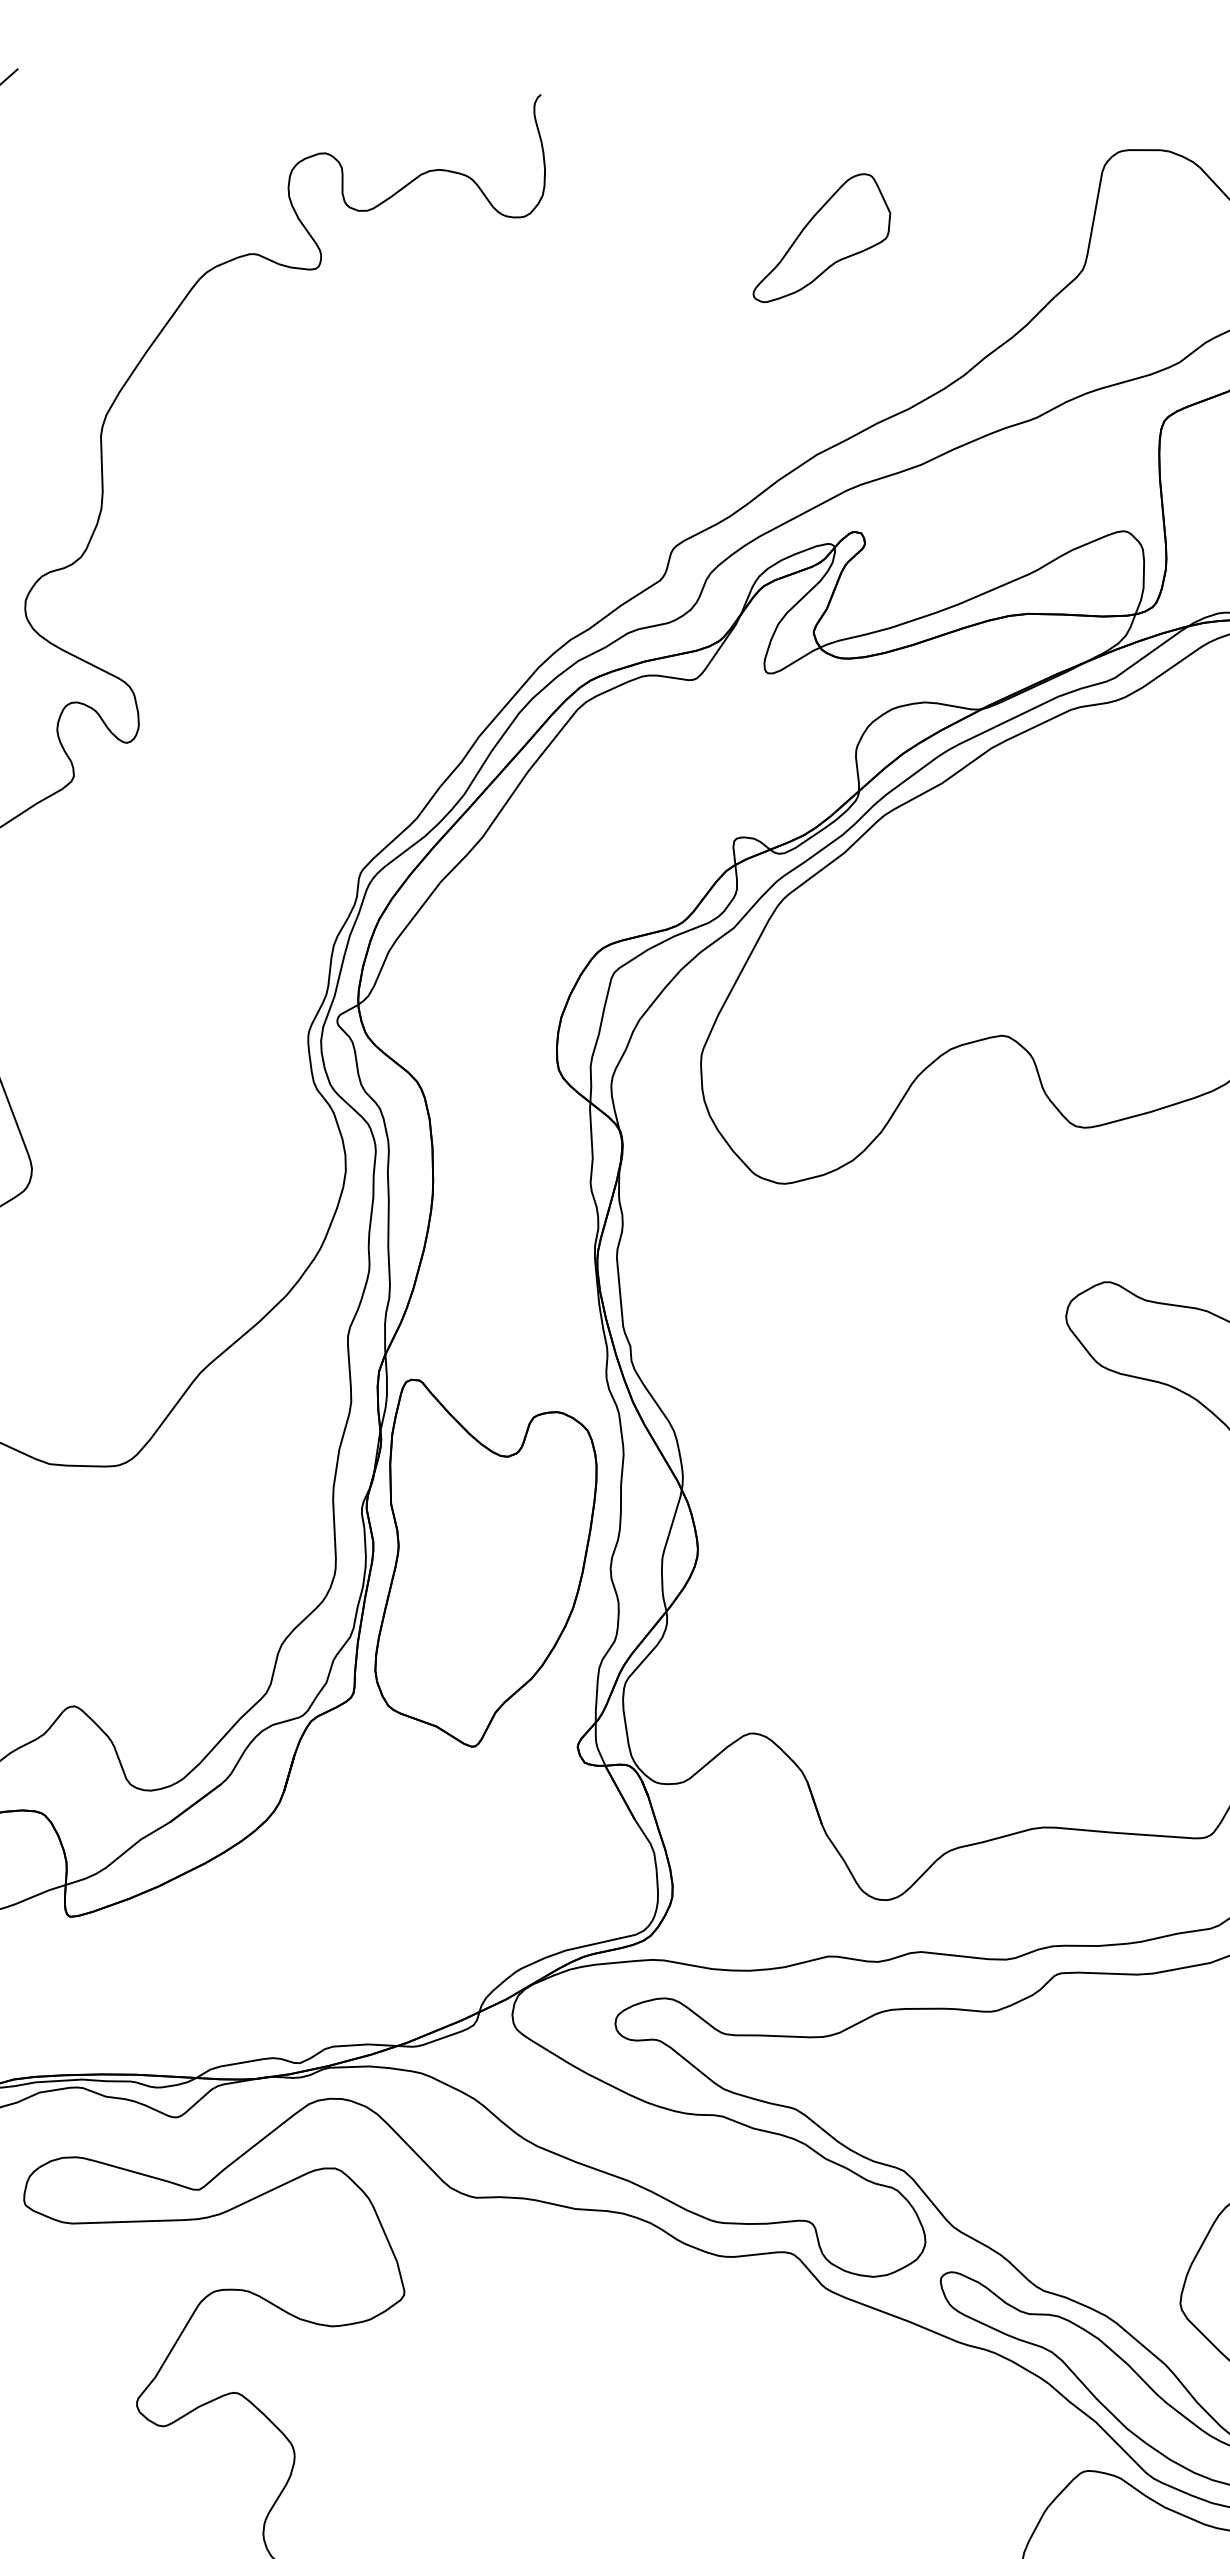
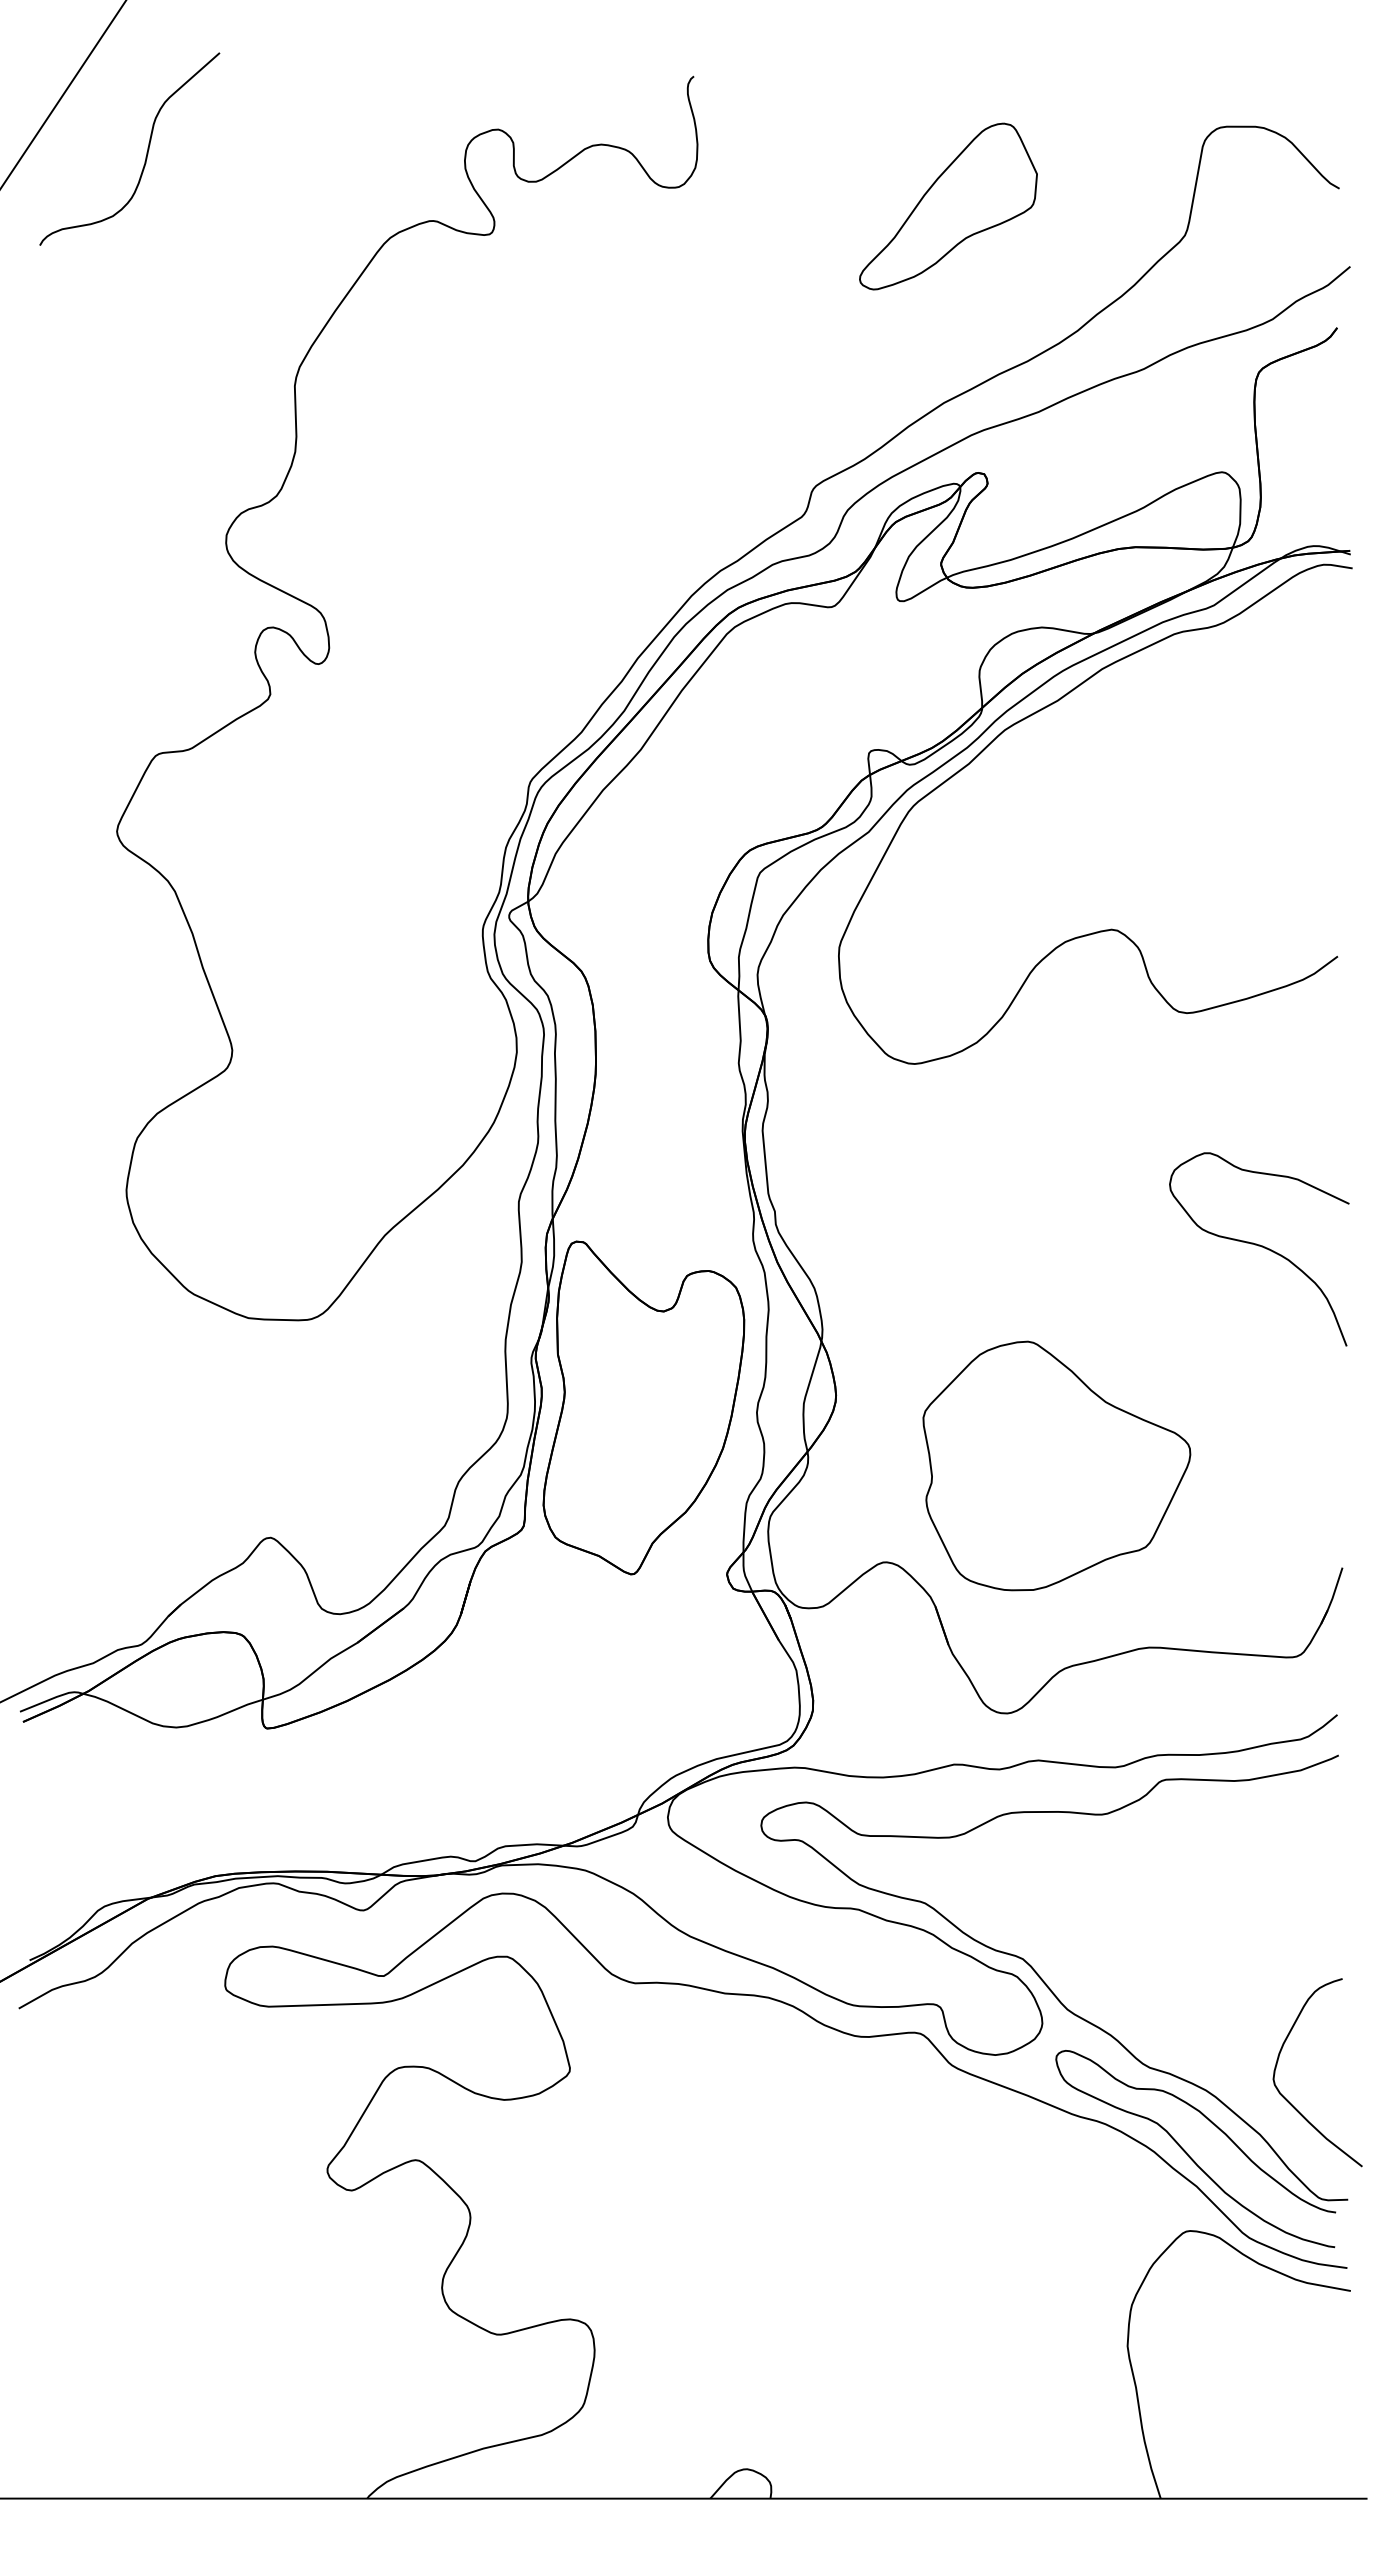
part: (821, 238) -> (948, 206), size x1.43
part: (941, 1626) -> (1056, 1465), added

